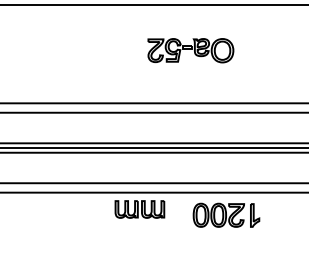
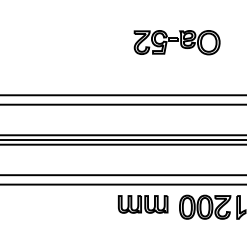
part: (139, 209) -> (142, 204), moved

